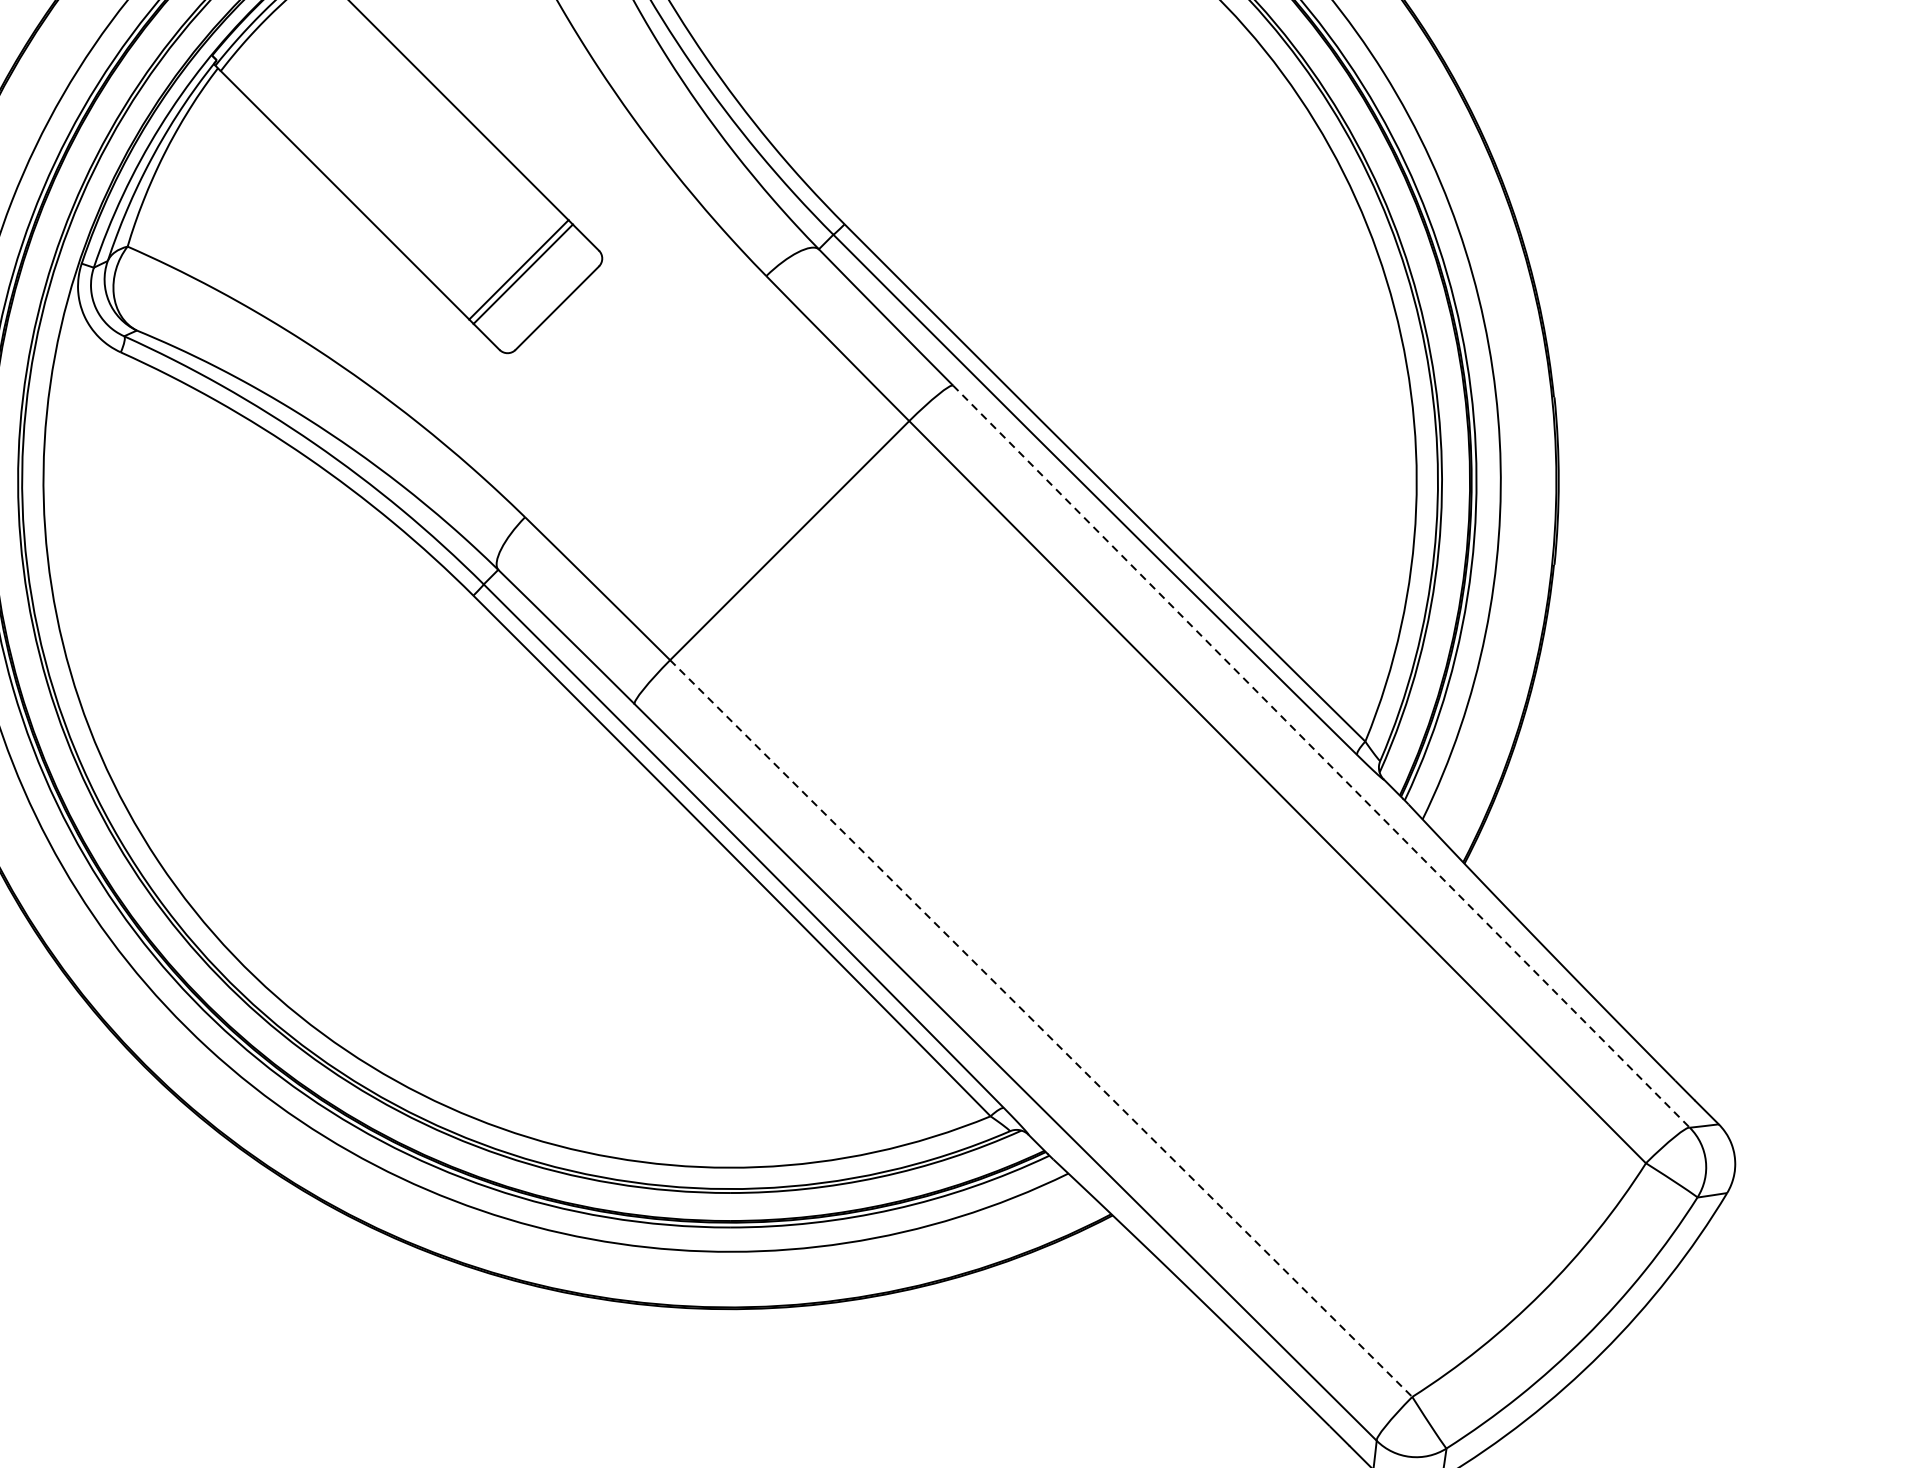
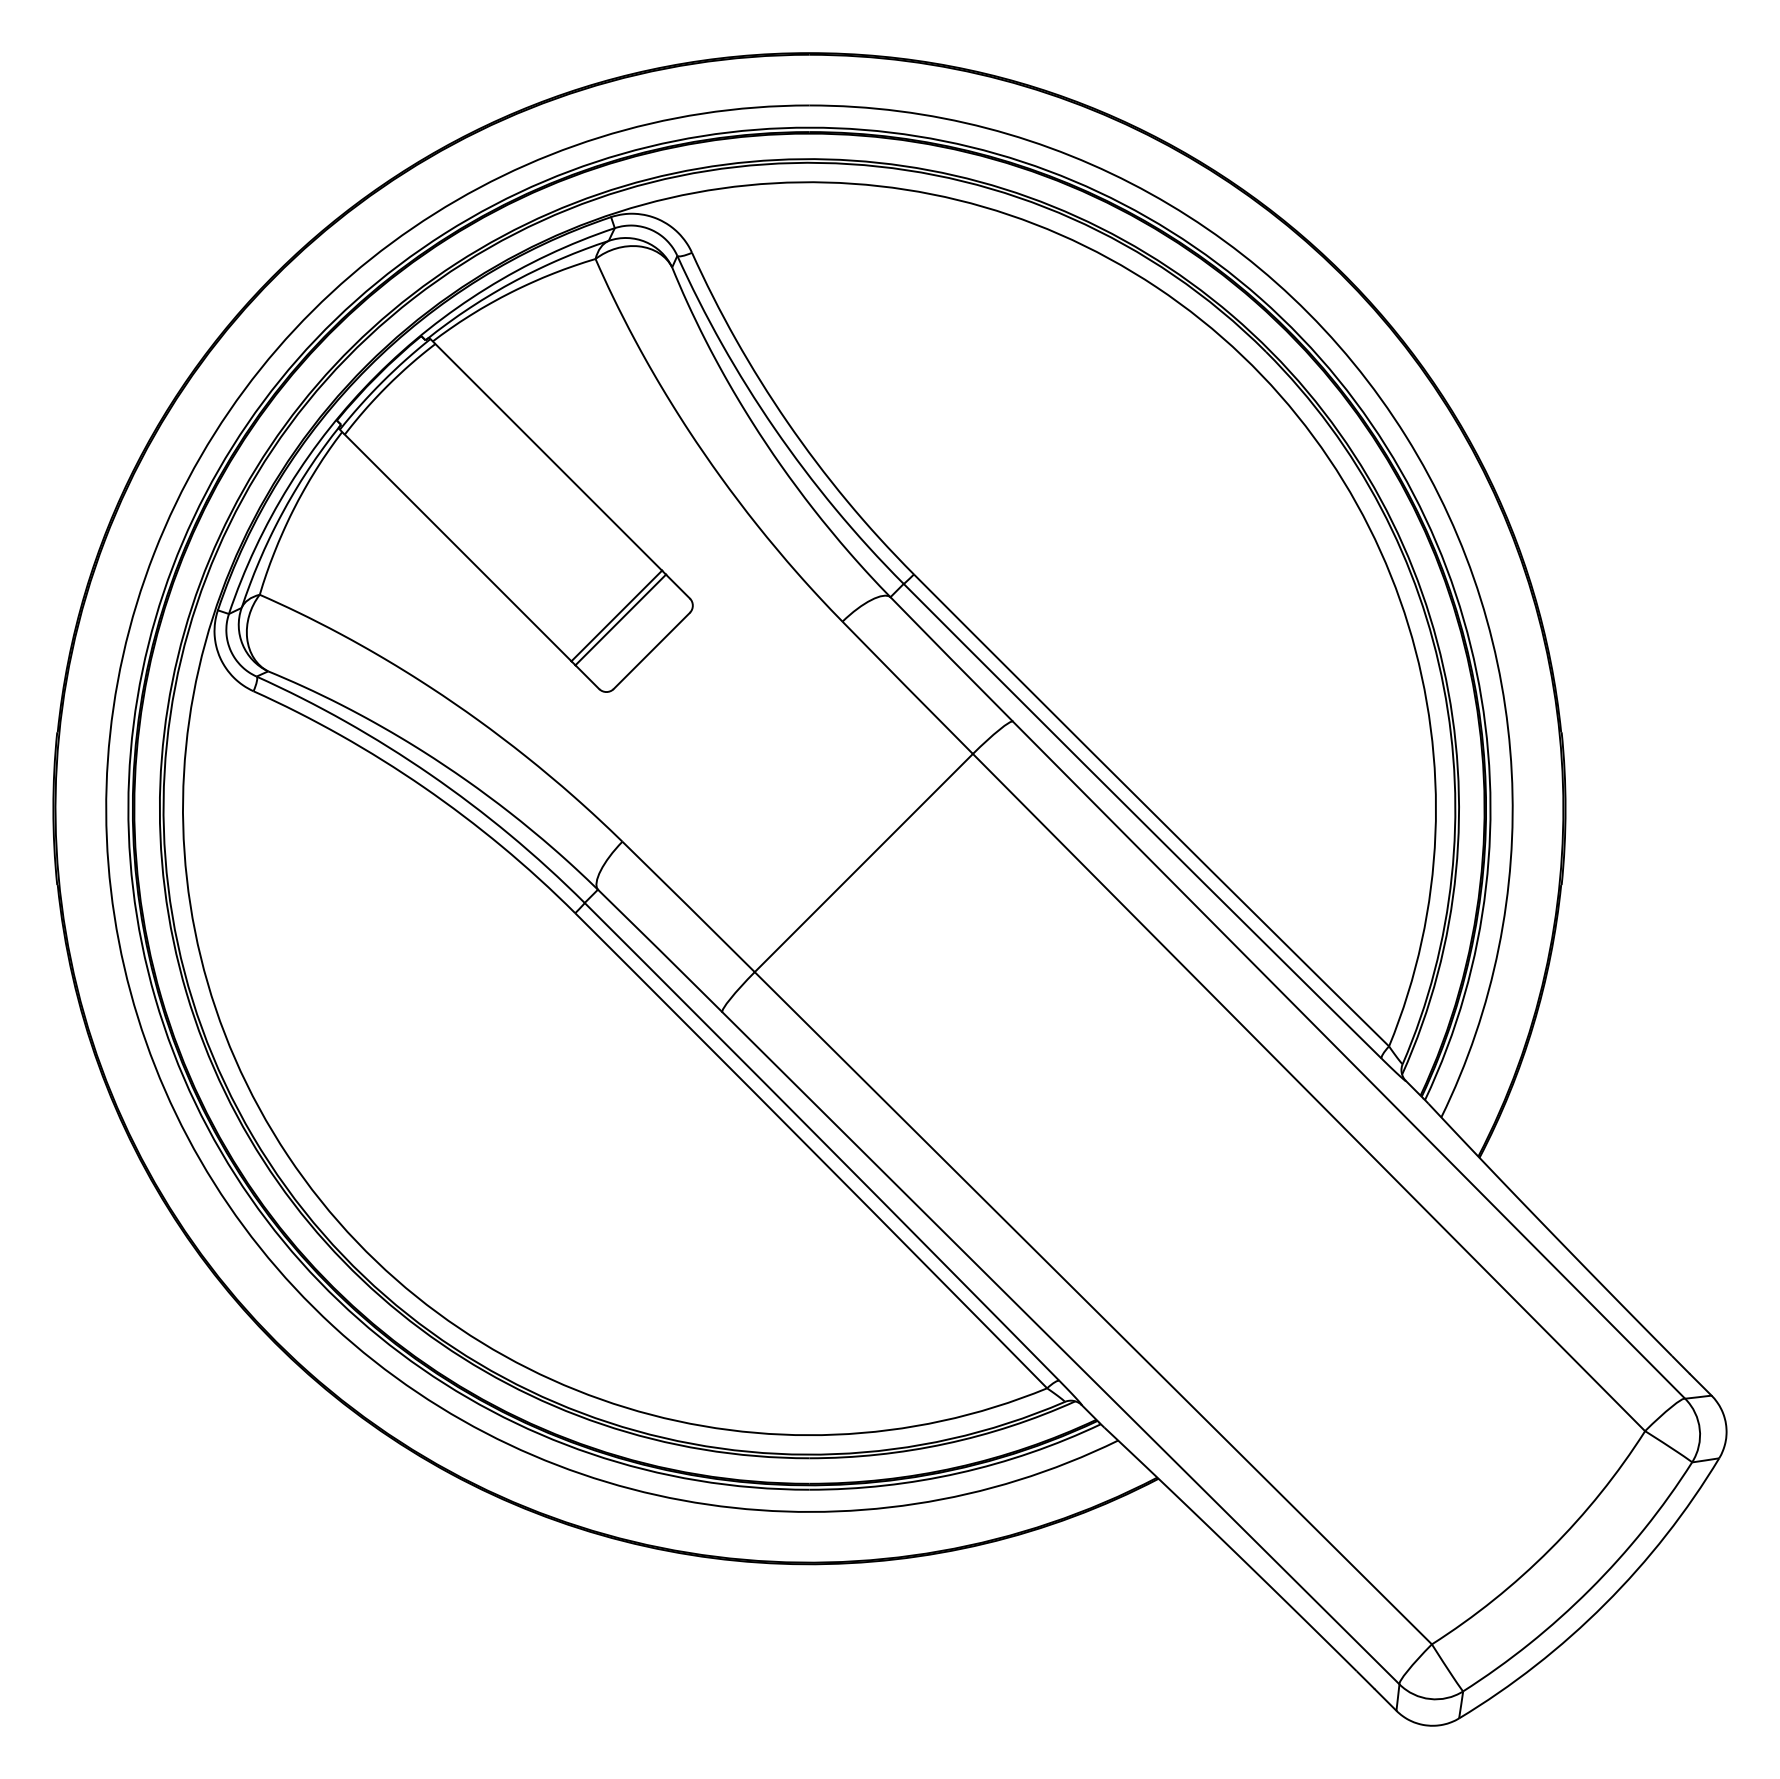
line: (1321, 757) -> (1349, 1060), dashed -> solid
line: (1041, 1028) -> (1093, 1308), dashed -> solid

